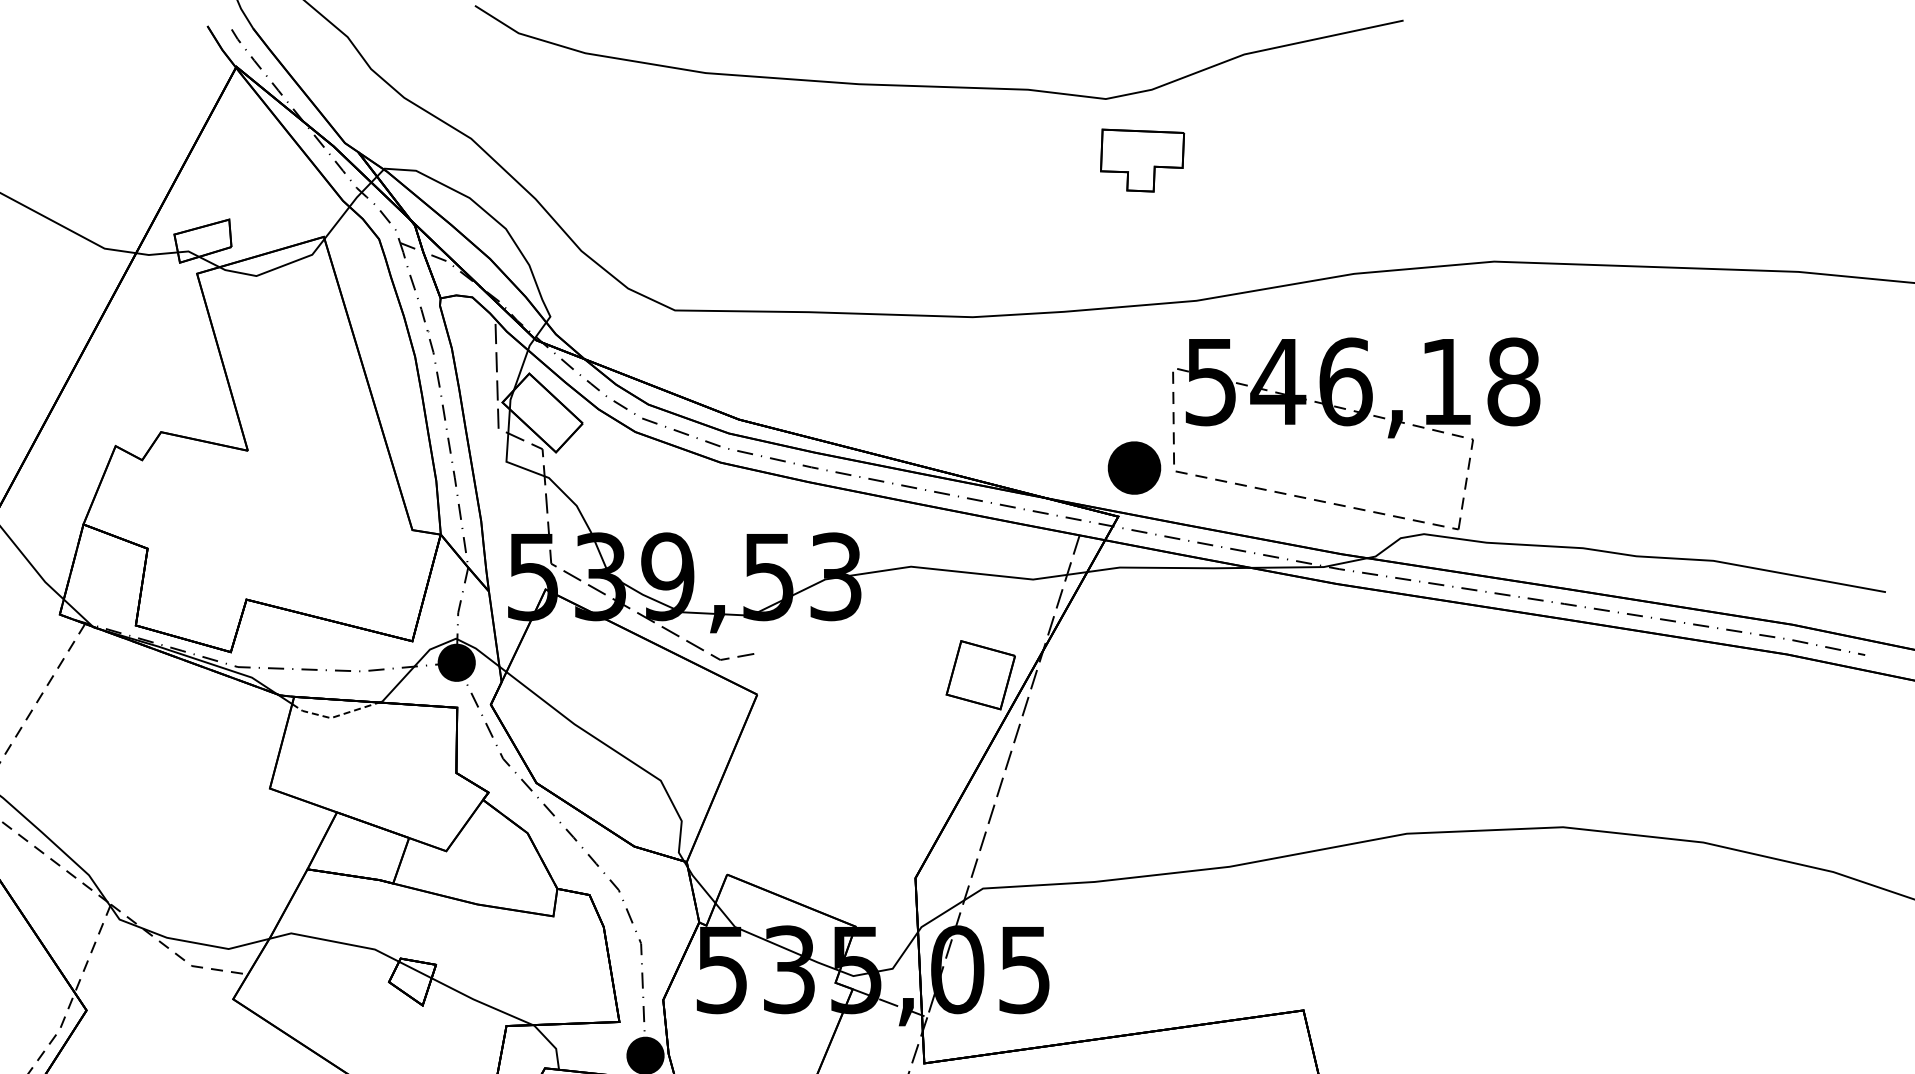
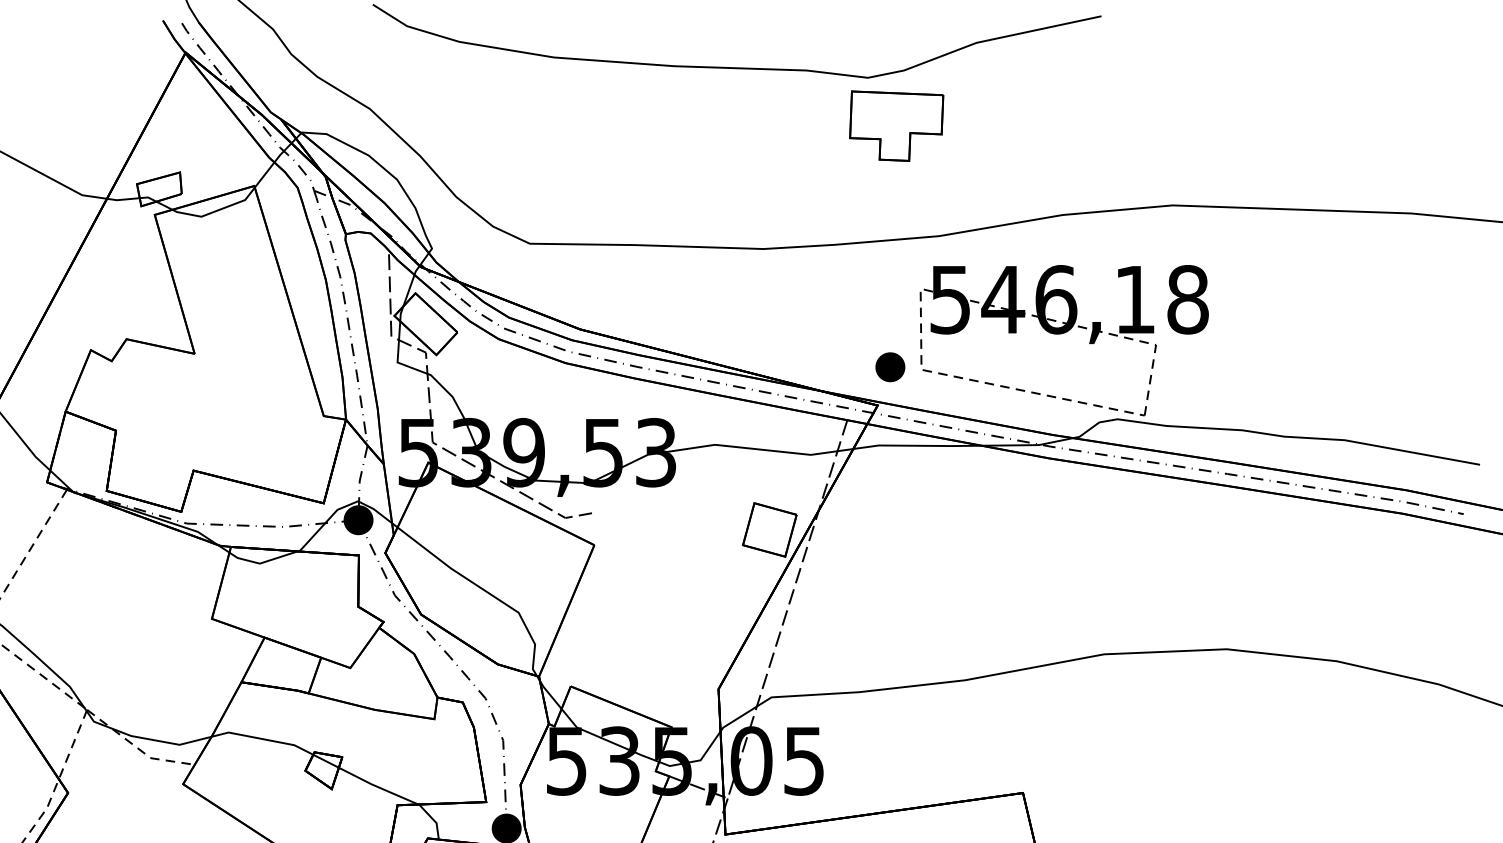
part: (1142, 160) -> (896, 126), size x1.43
part: (1134, 467) -> (890, 366), size x0.71
line: (333, 717) -> (261, 563), dashed -> solid

